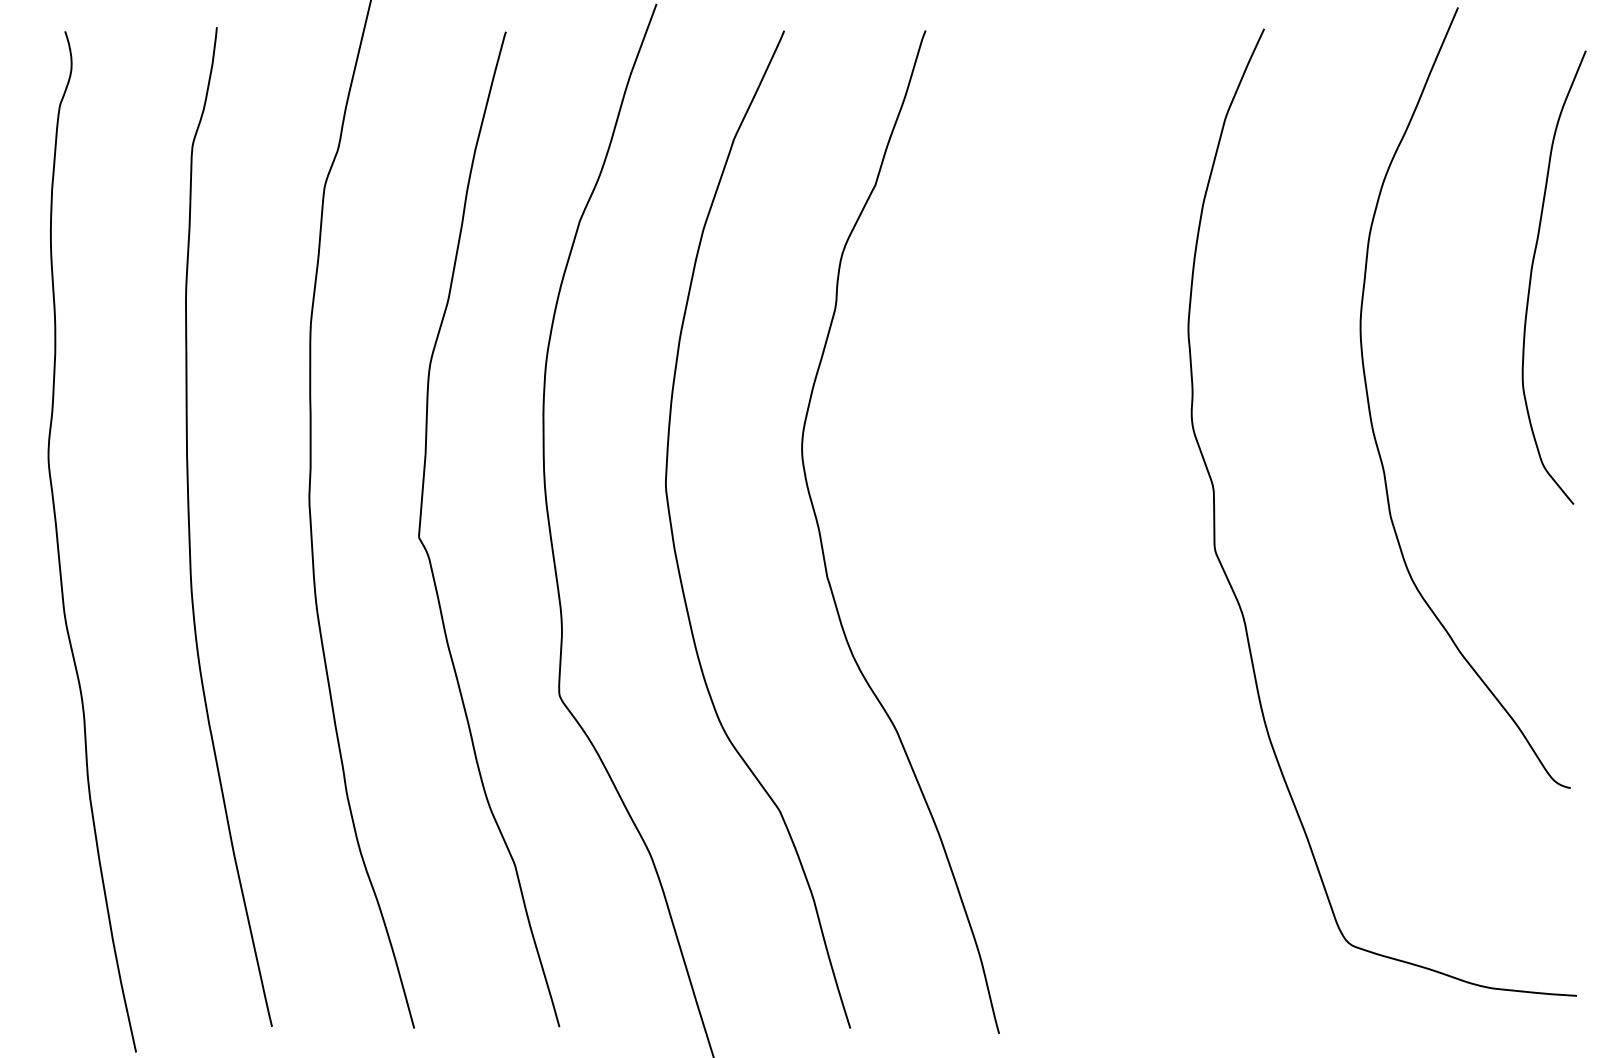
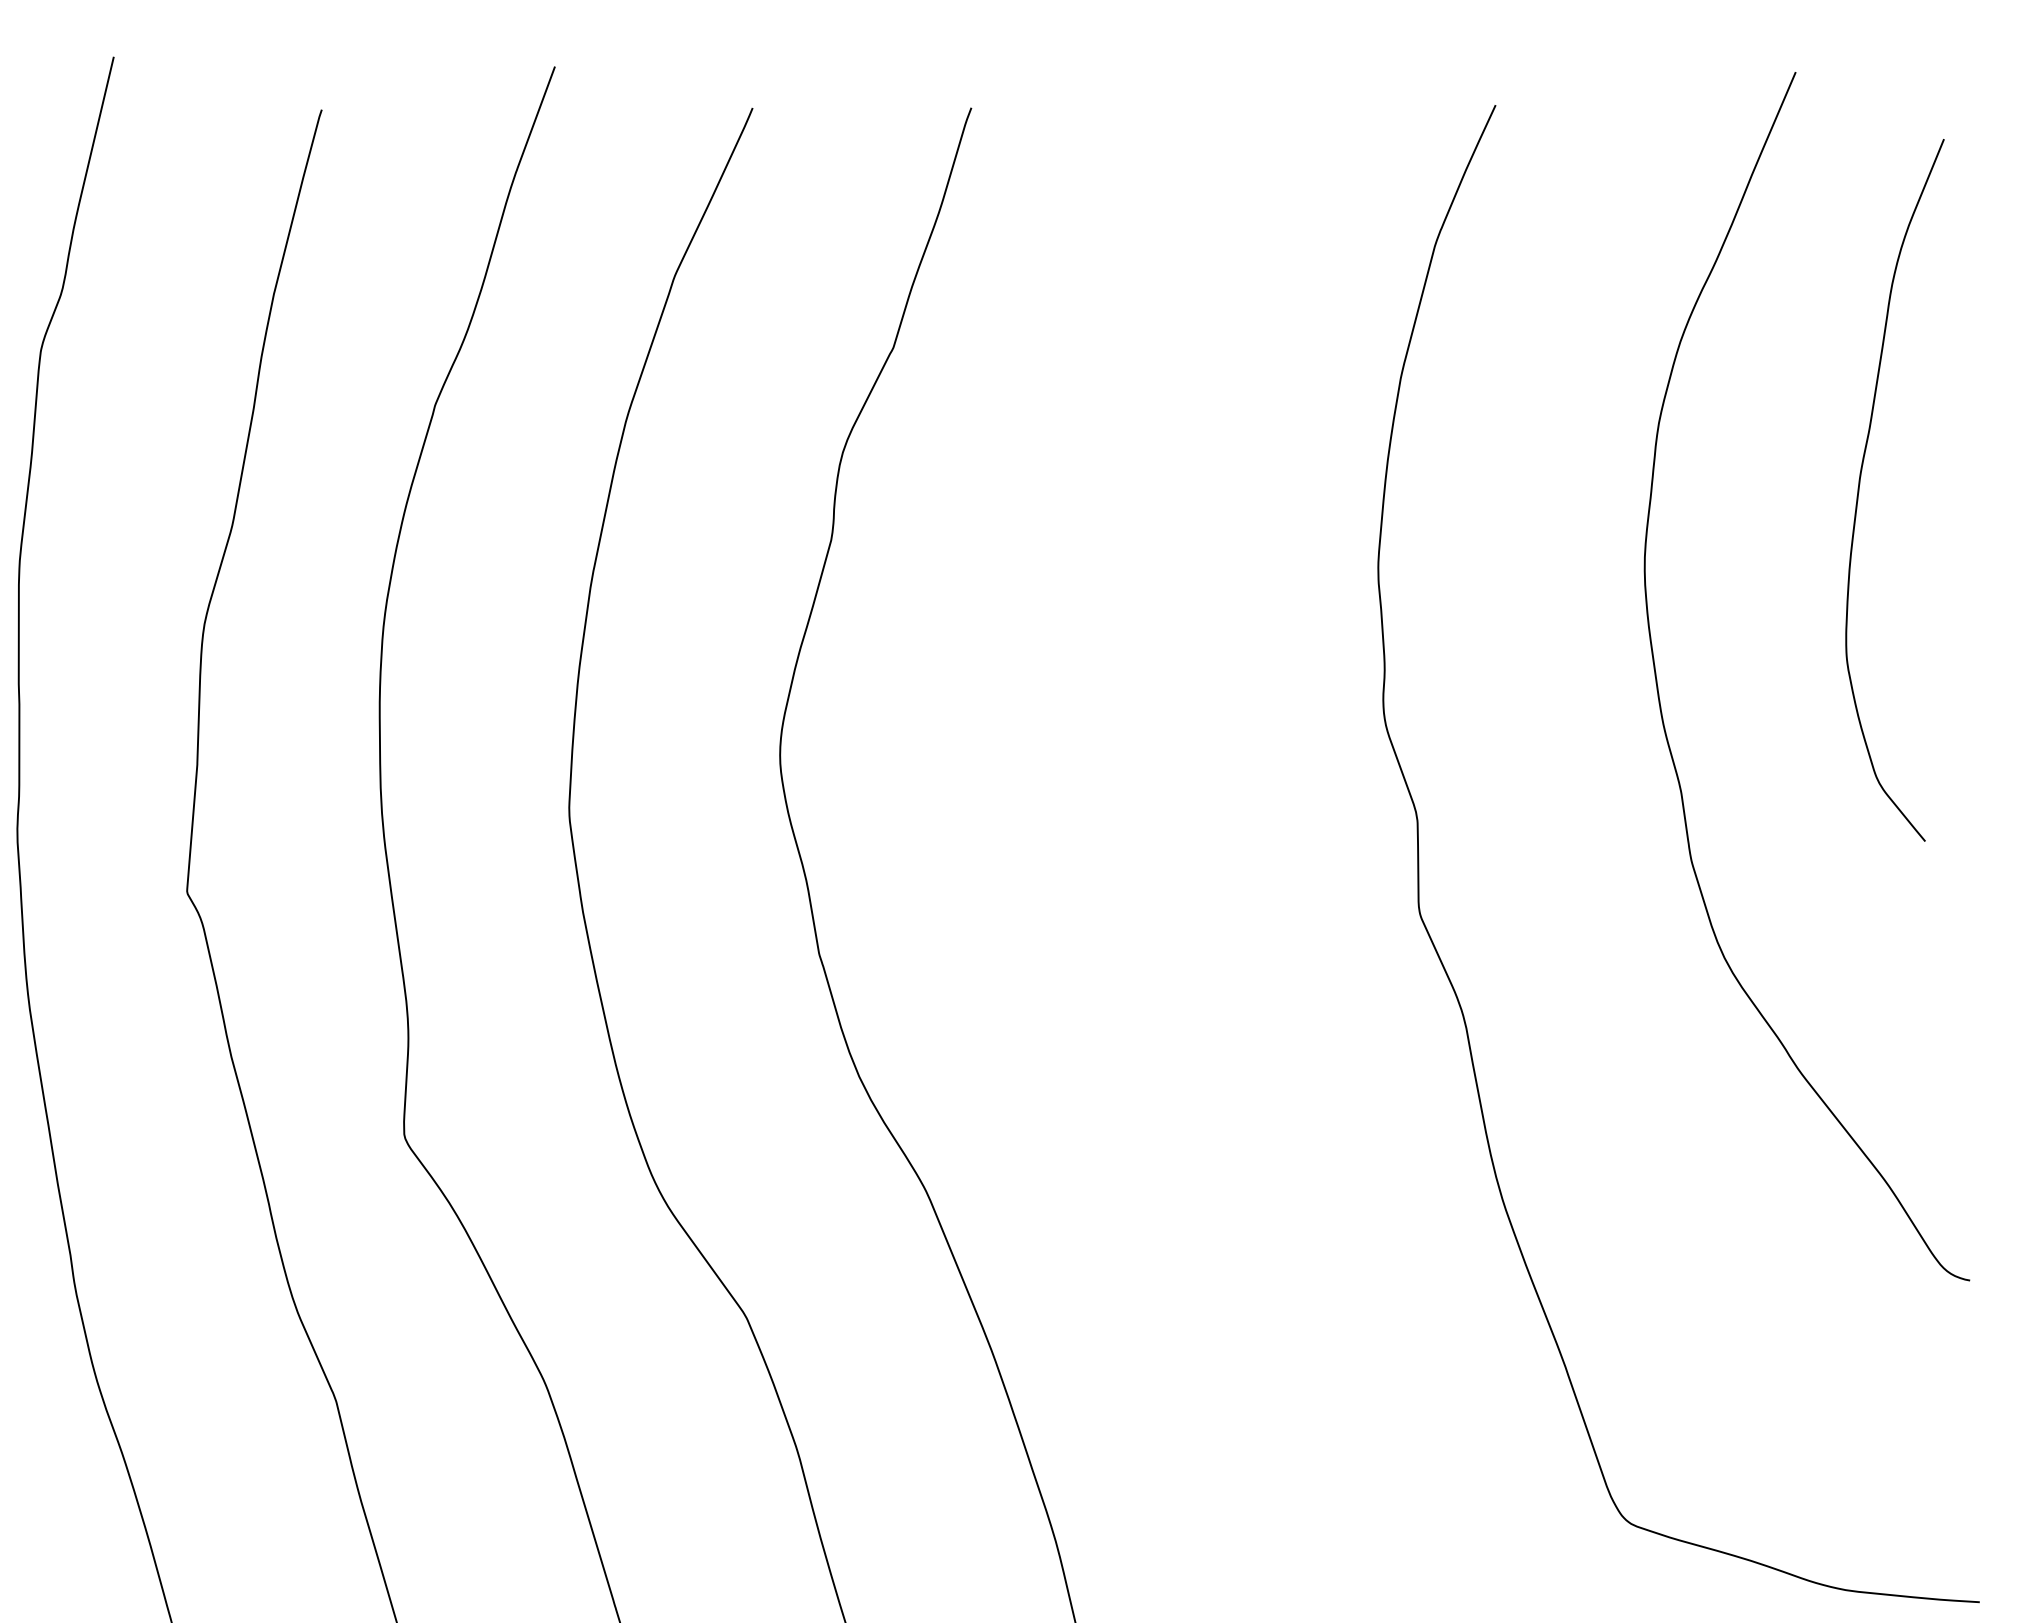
curve: (1532, 273) -> (1861, 483), moved

